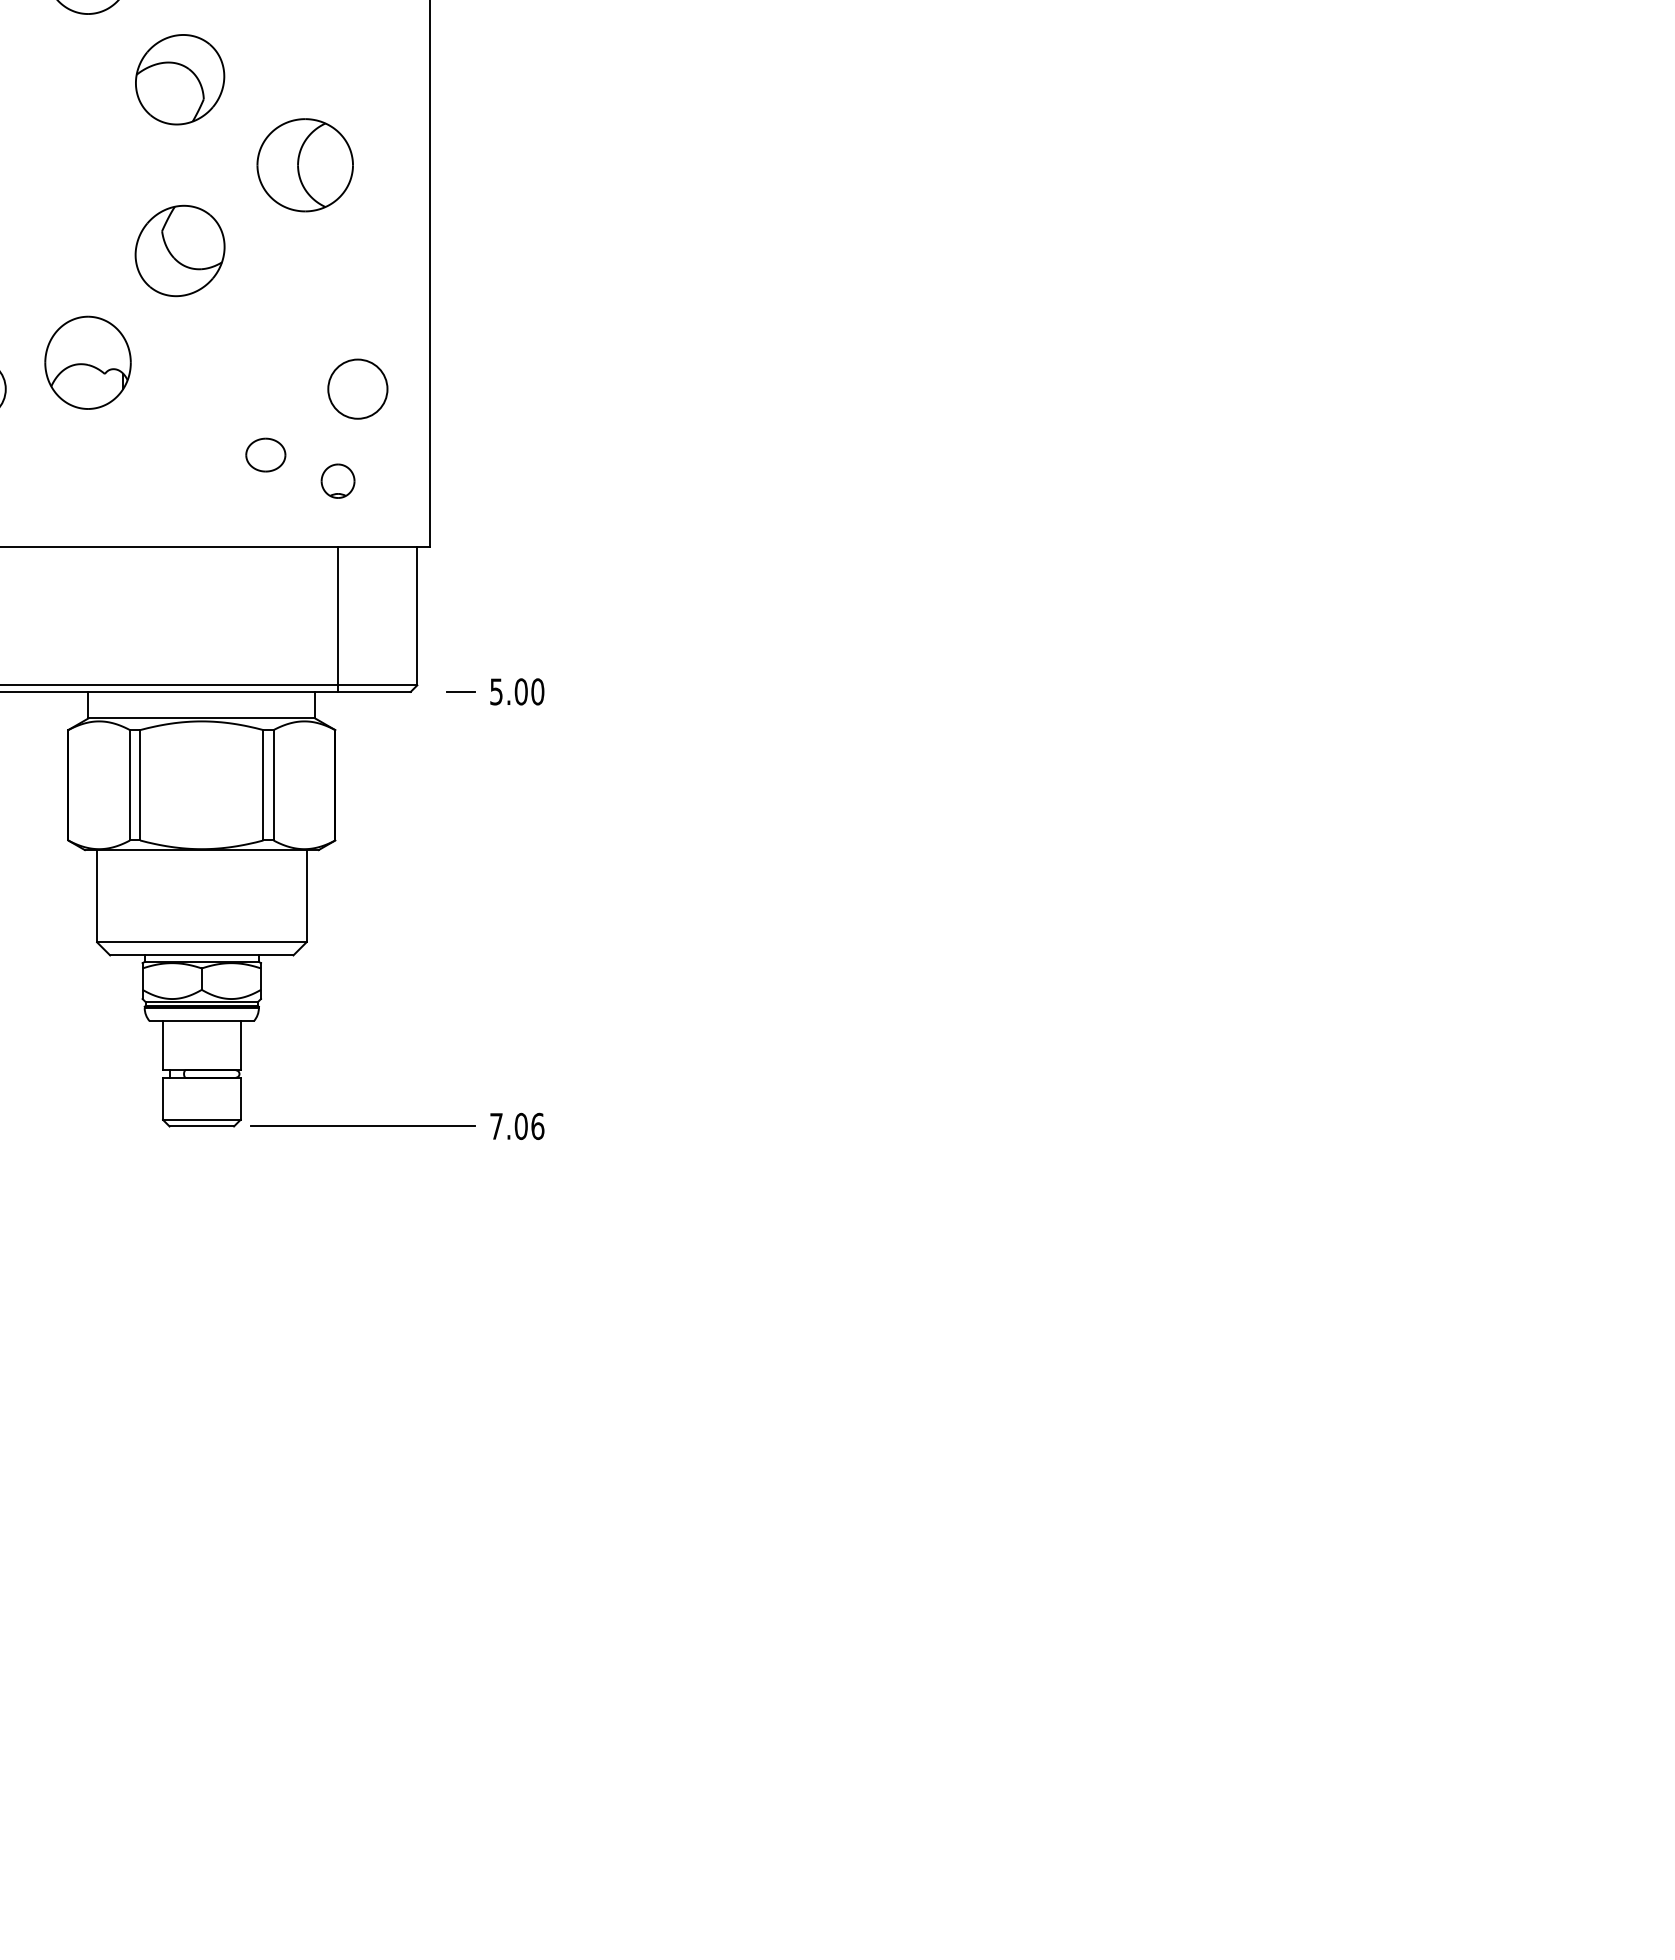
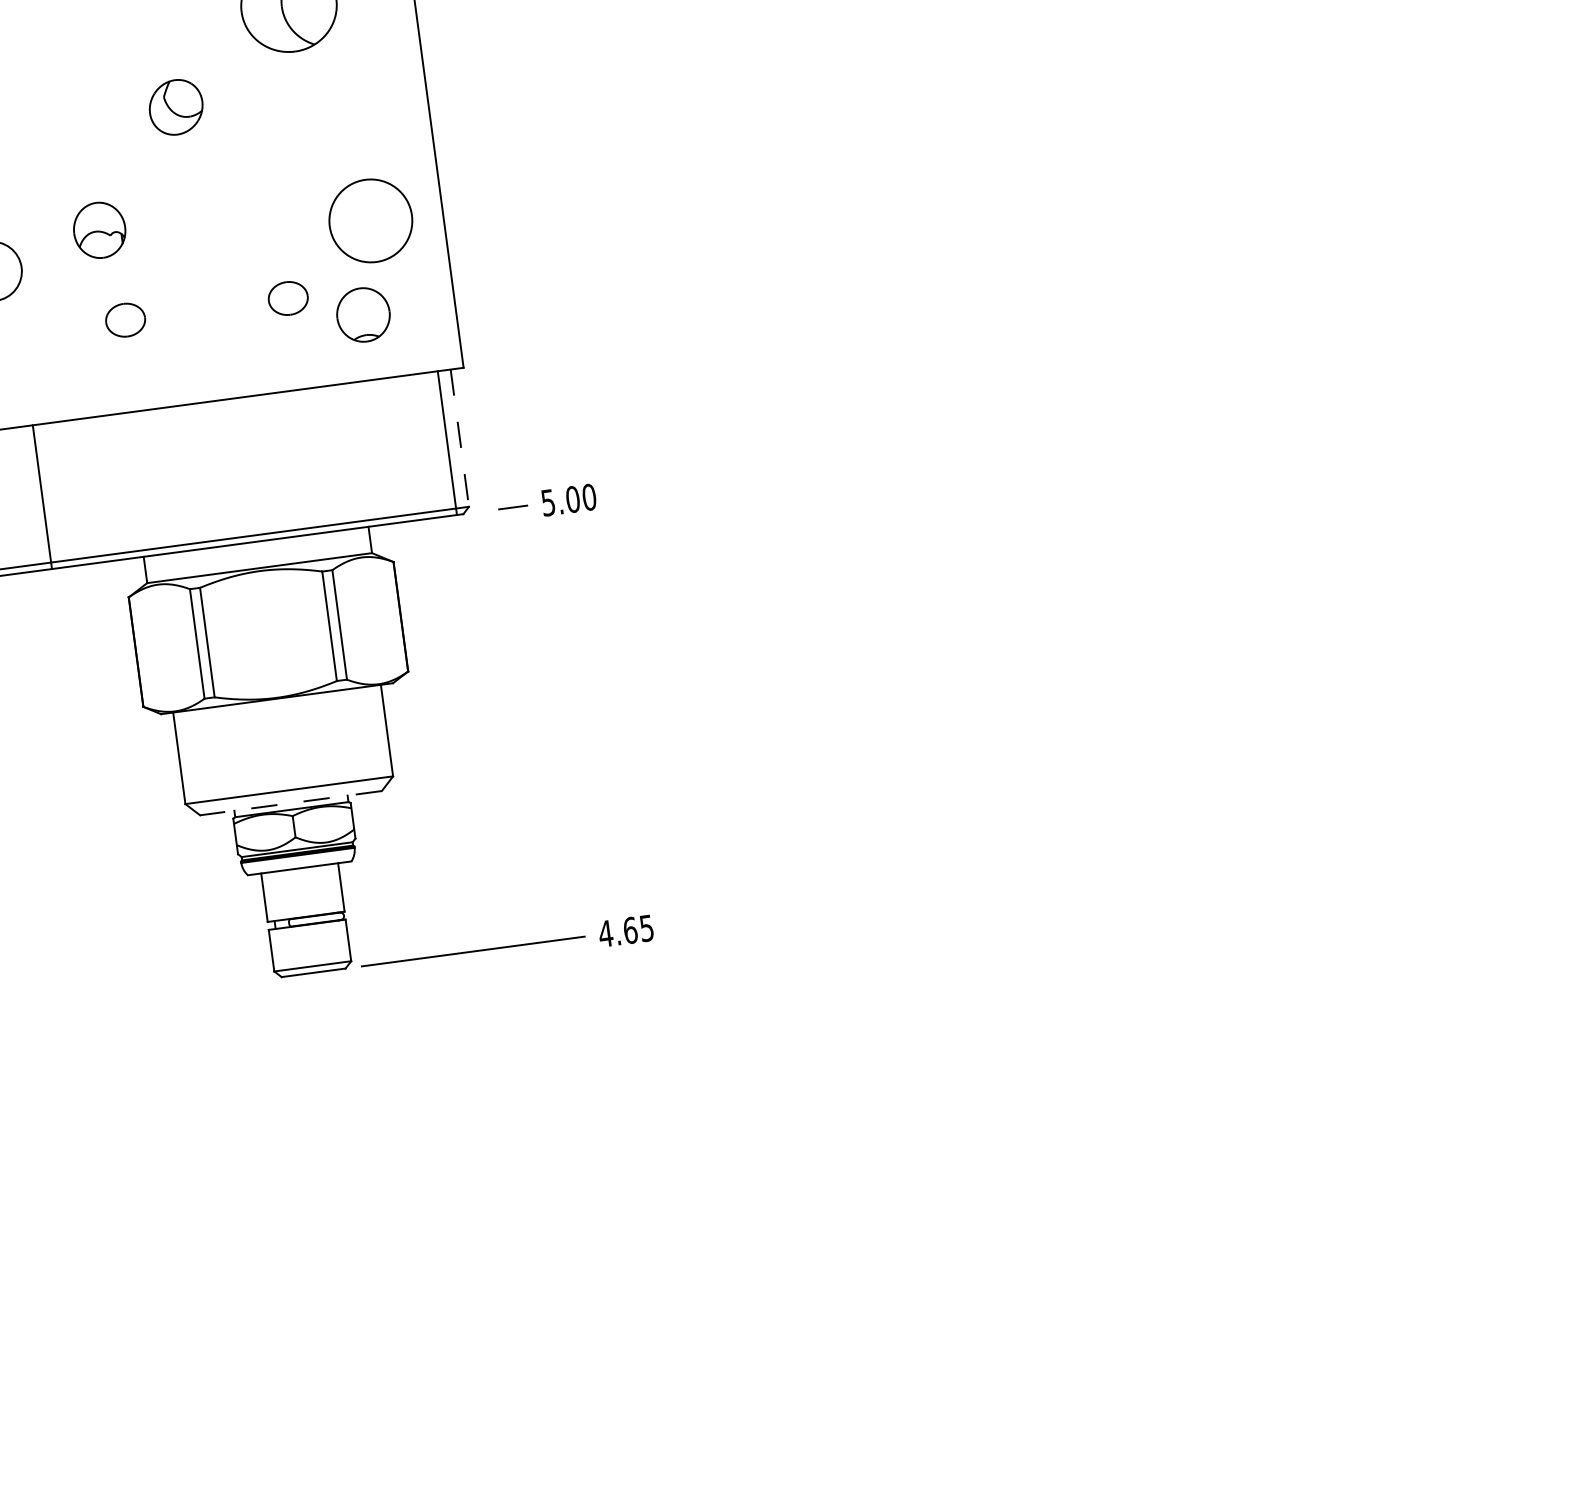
part: (179, 250) -> (175, 106), size x0.6
part: (87, 362) -> (99, 230), size x0.6
circle: (357, 388) -> (370, 220), size x1.4
part: (101, 454) -> (125, 319), added
part: (337, 480) -> (362, 314), size x1.6
line: (417, 616) -> (460, 438), solid -> dashed
line: (338, 618) -> (447, 442), moved
line: (201, 955) -> (290, 803), solid -> dashed
text: (516, 1126) -> (625, 931), 7.06 -> 4.65

